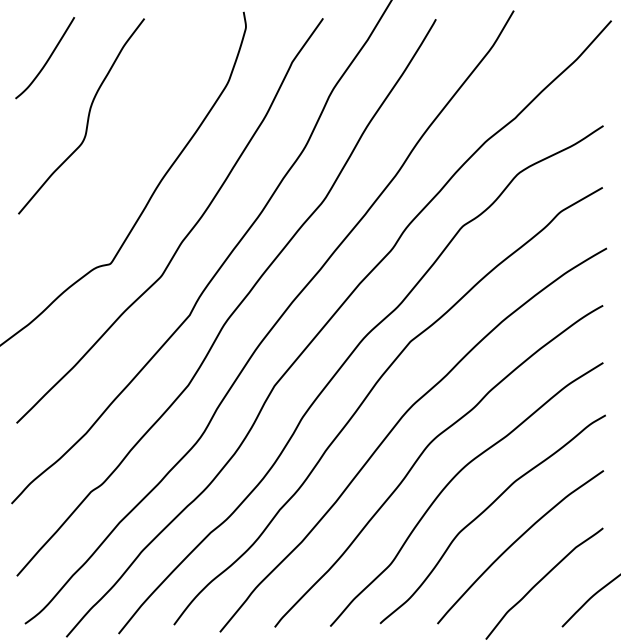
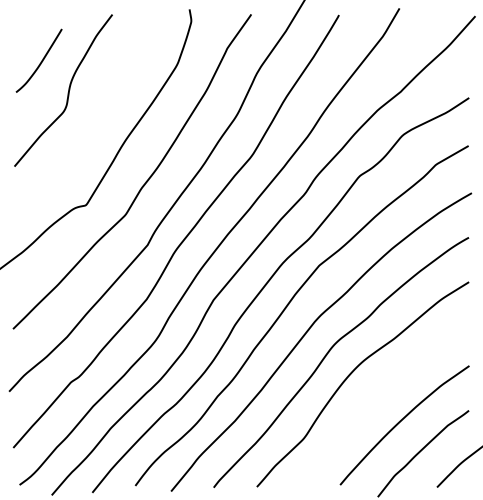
curve: (47, 59) -> (40, 61), moved
curve: (485, 511) -> (377, 397), removed

